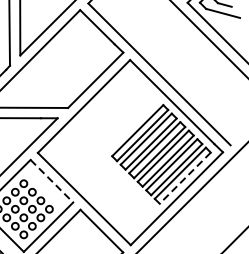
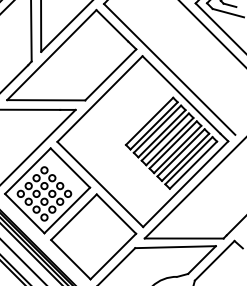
line: (185, 178) -> (193, 165), dashed -> solid
line: (52, 181) -> (70, 168), dashed -> solid

